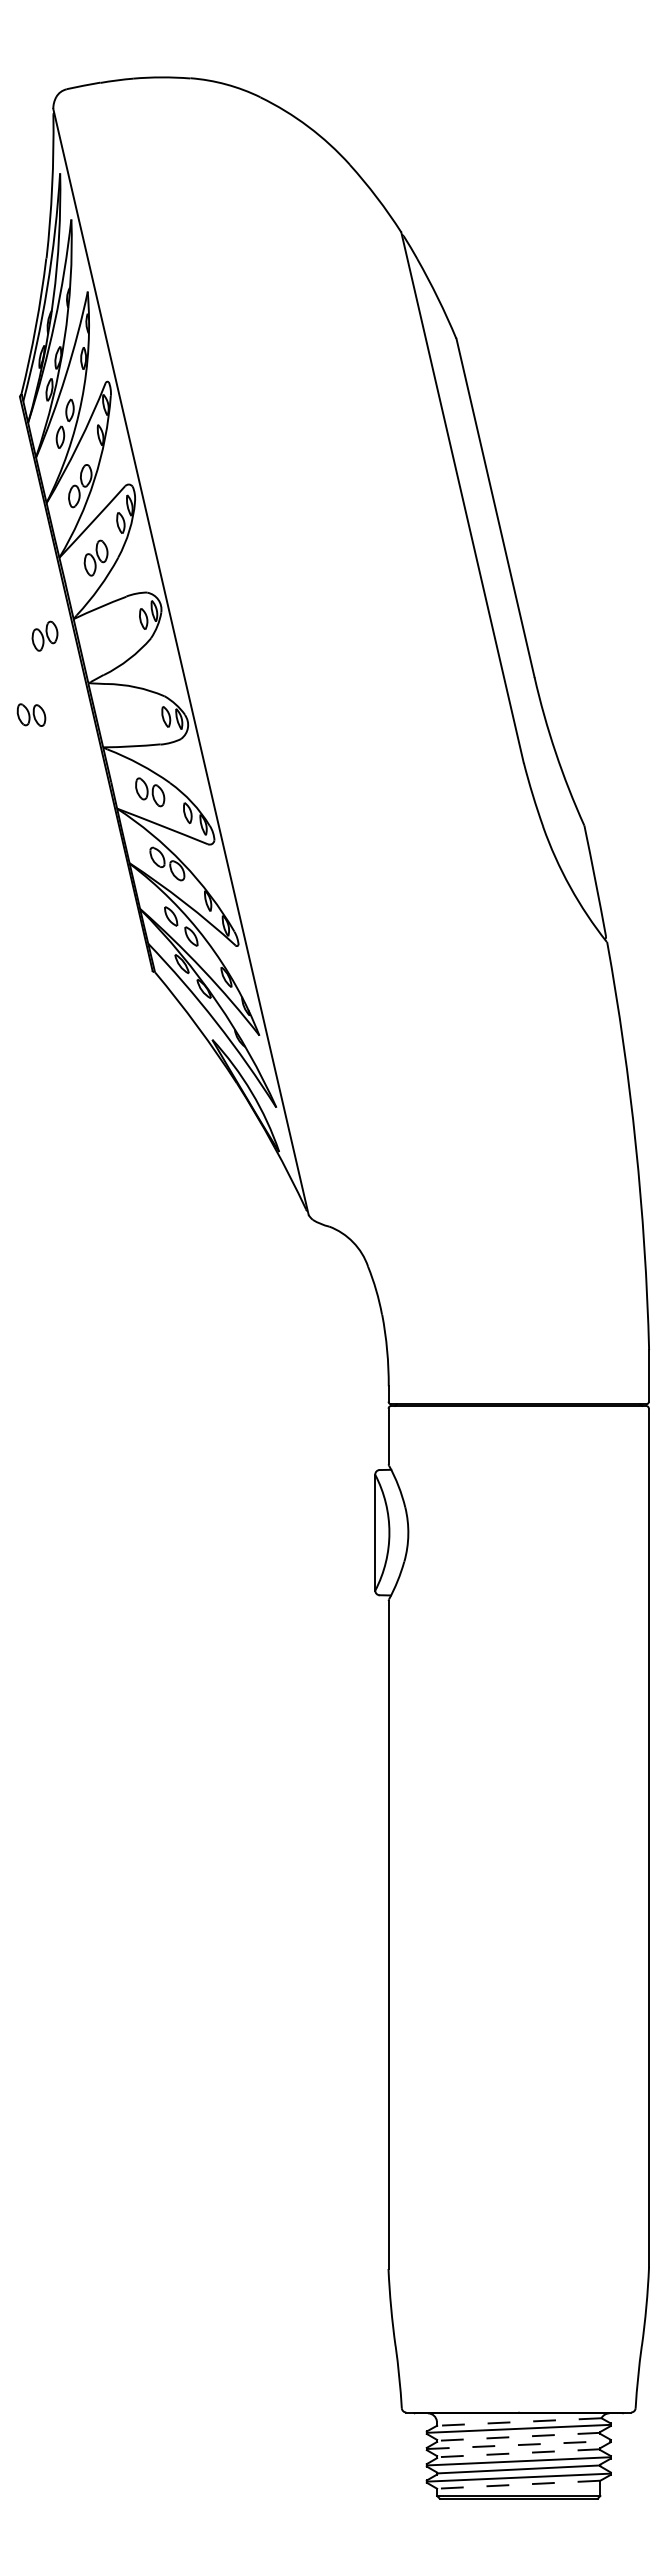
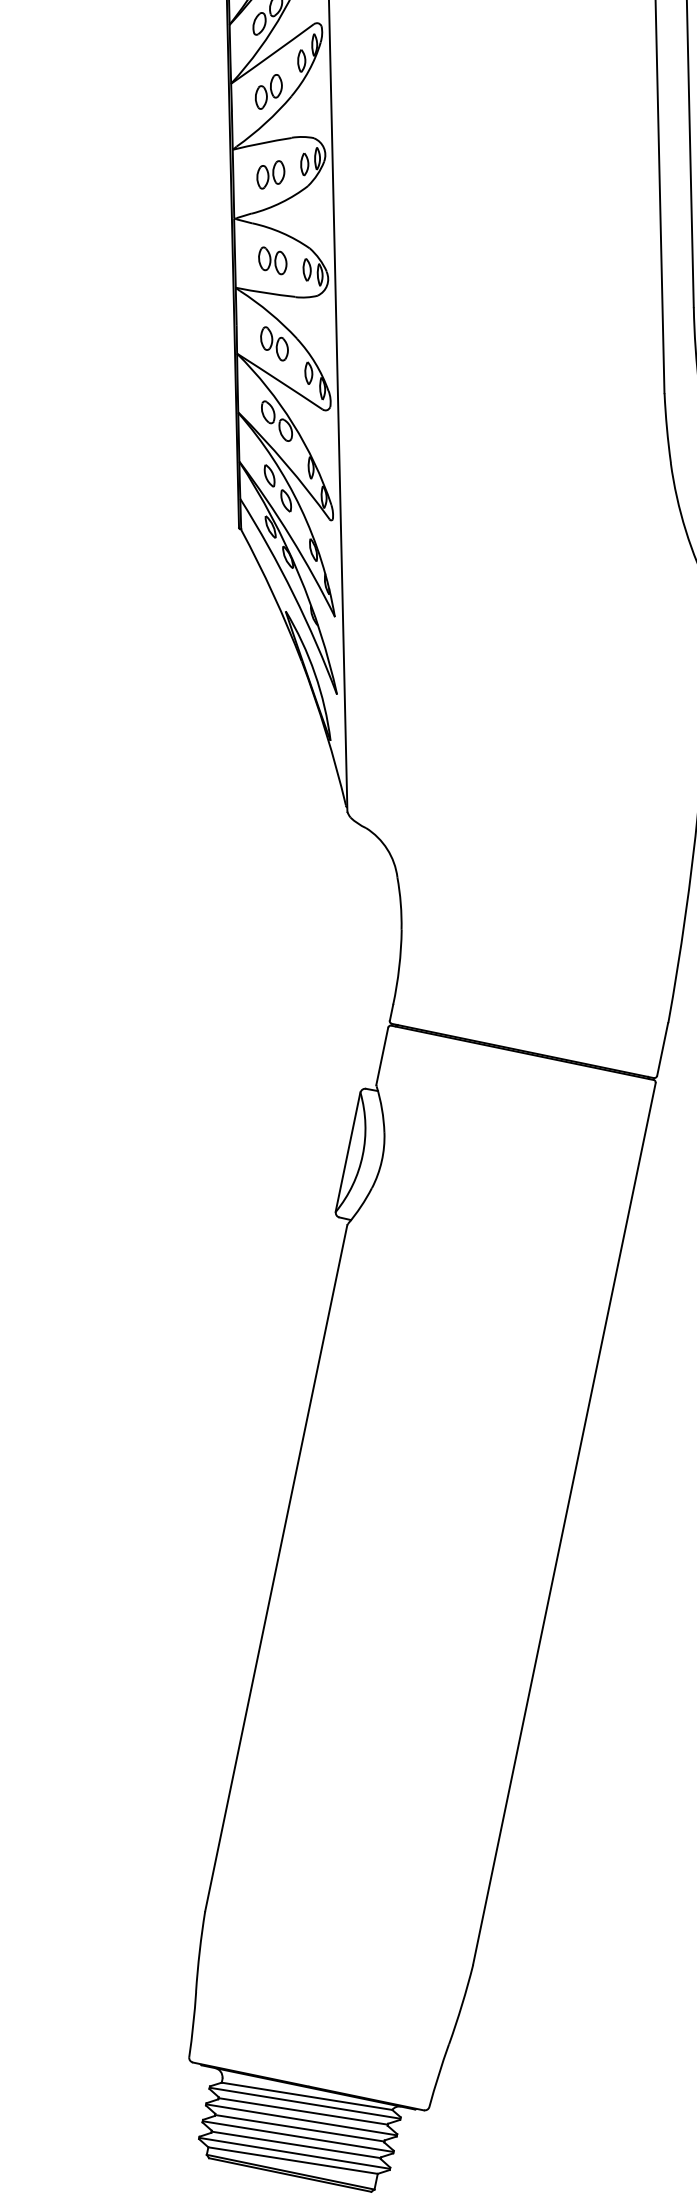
part: (44, 635) -> (270, 174), moved
part: (31, 714) -> (272, 260), moved
line: (518, 2422) -> (306, 2096), dashed -> solid
line: (518, 2436) -> (303, 2111), dashed -> solid
line: (519, 2445) -> (302, 2120), dashed -> solid
line: (518, 2453) -> (299, 2128), dashed -> solid
line: (518, 2484) -> (292, 2160), dashed -> solid

